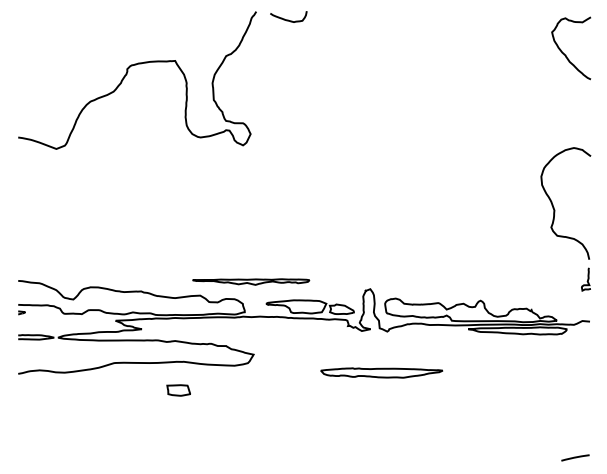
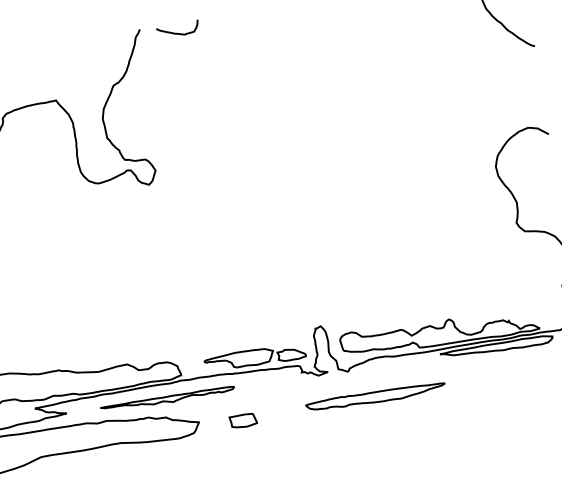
part: (251, 281) -> (168, 398), moved
part: (381, 372) -> (375, 396), moved
part: (178, 390) -> (243, 420), moved

